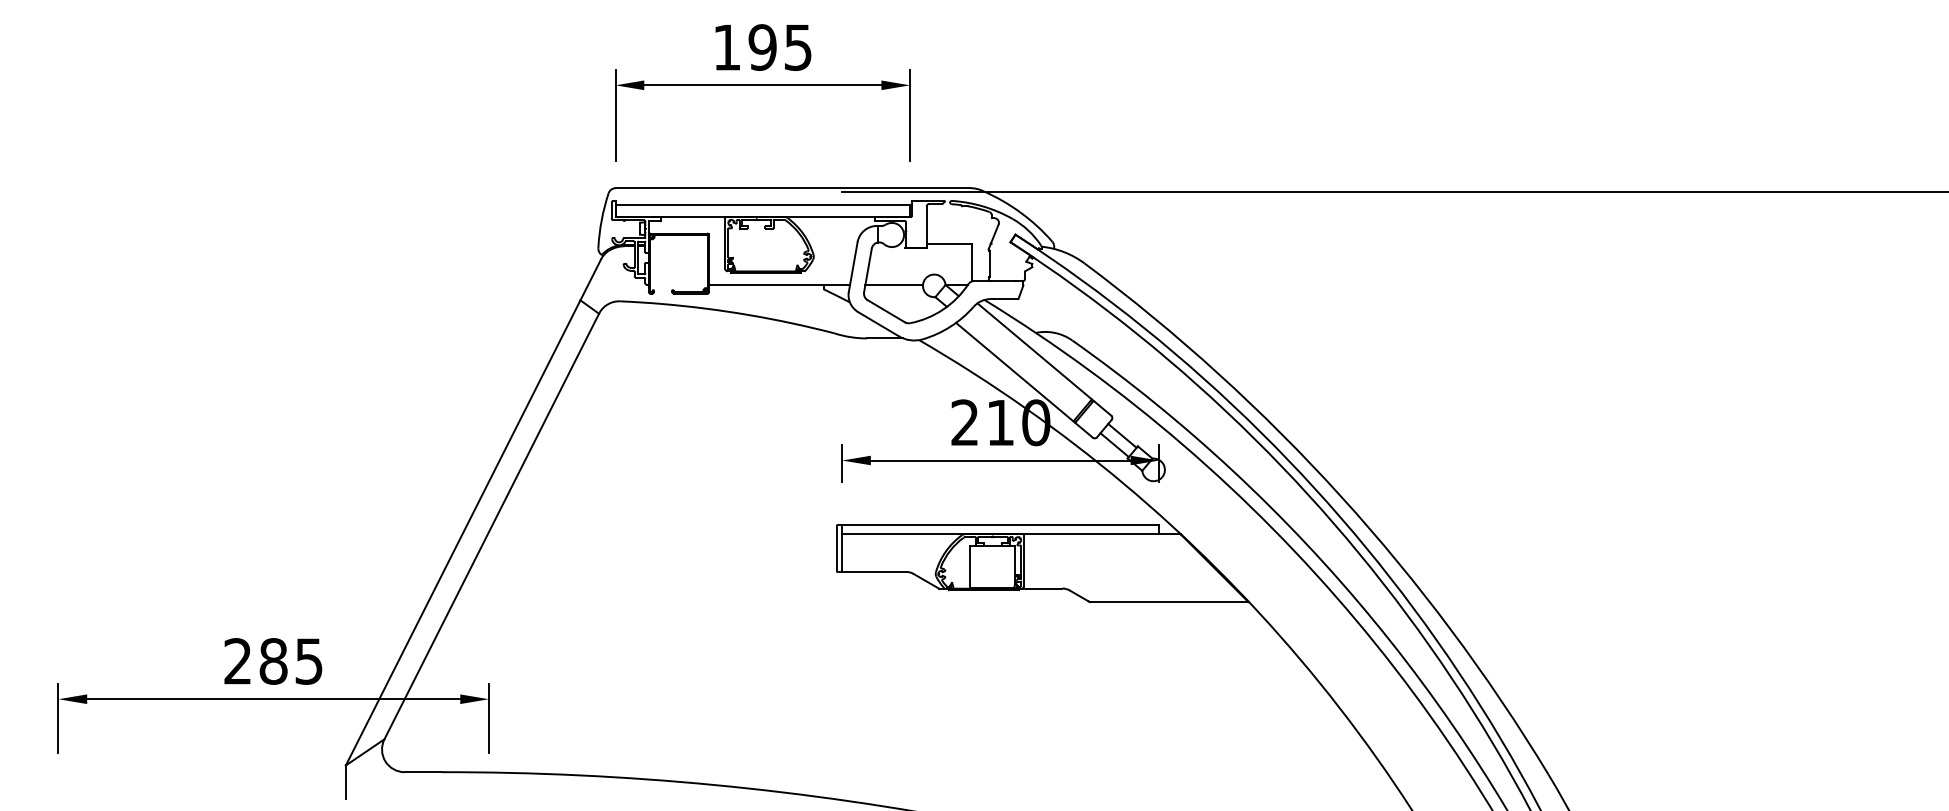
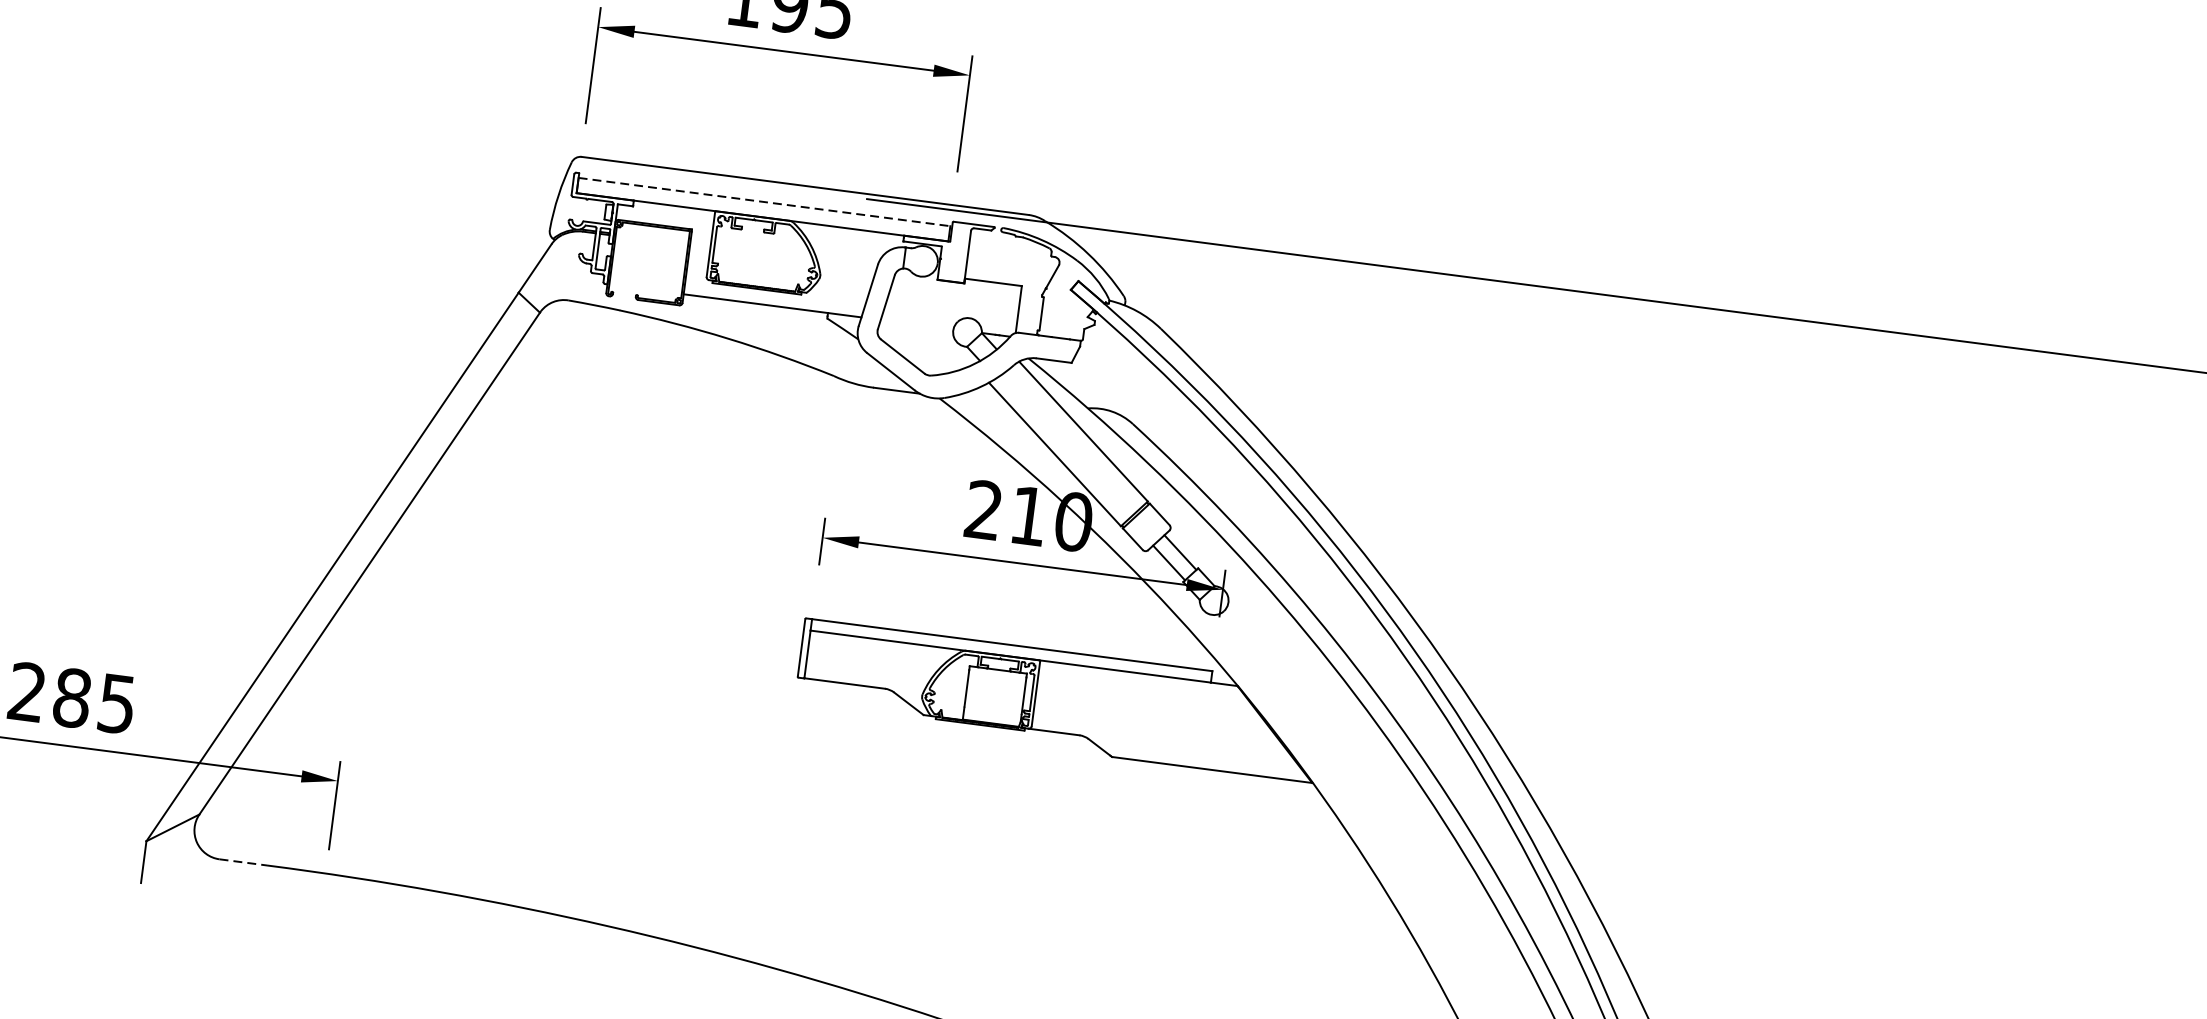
line: (763, 204) -> (765, 201), solid -> dashed
line: (893, 284) -> (916, 324), removed
line: (423, 772) -> (243, 862), solid -> dashed

